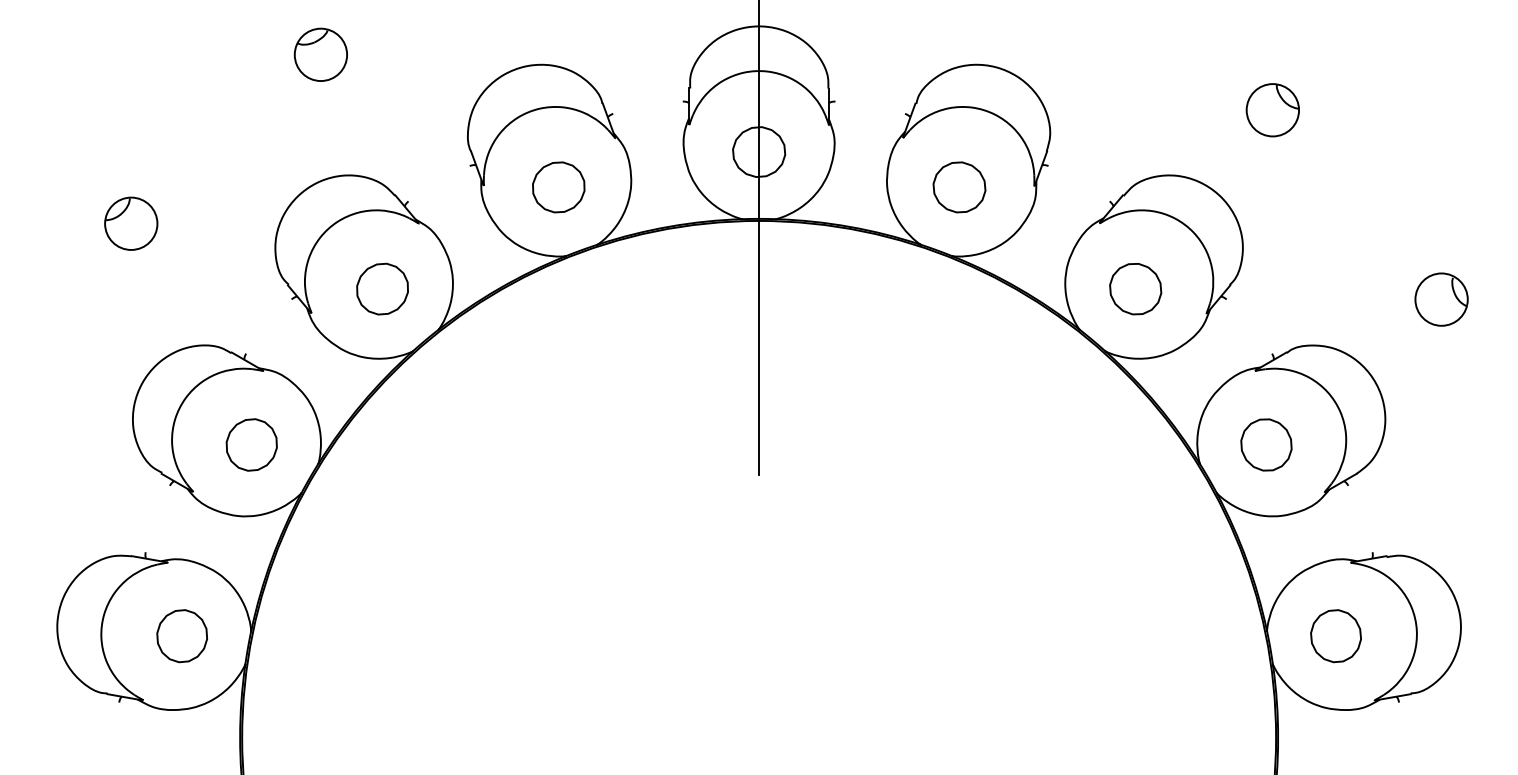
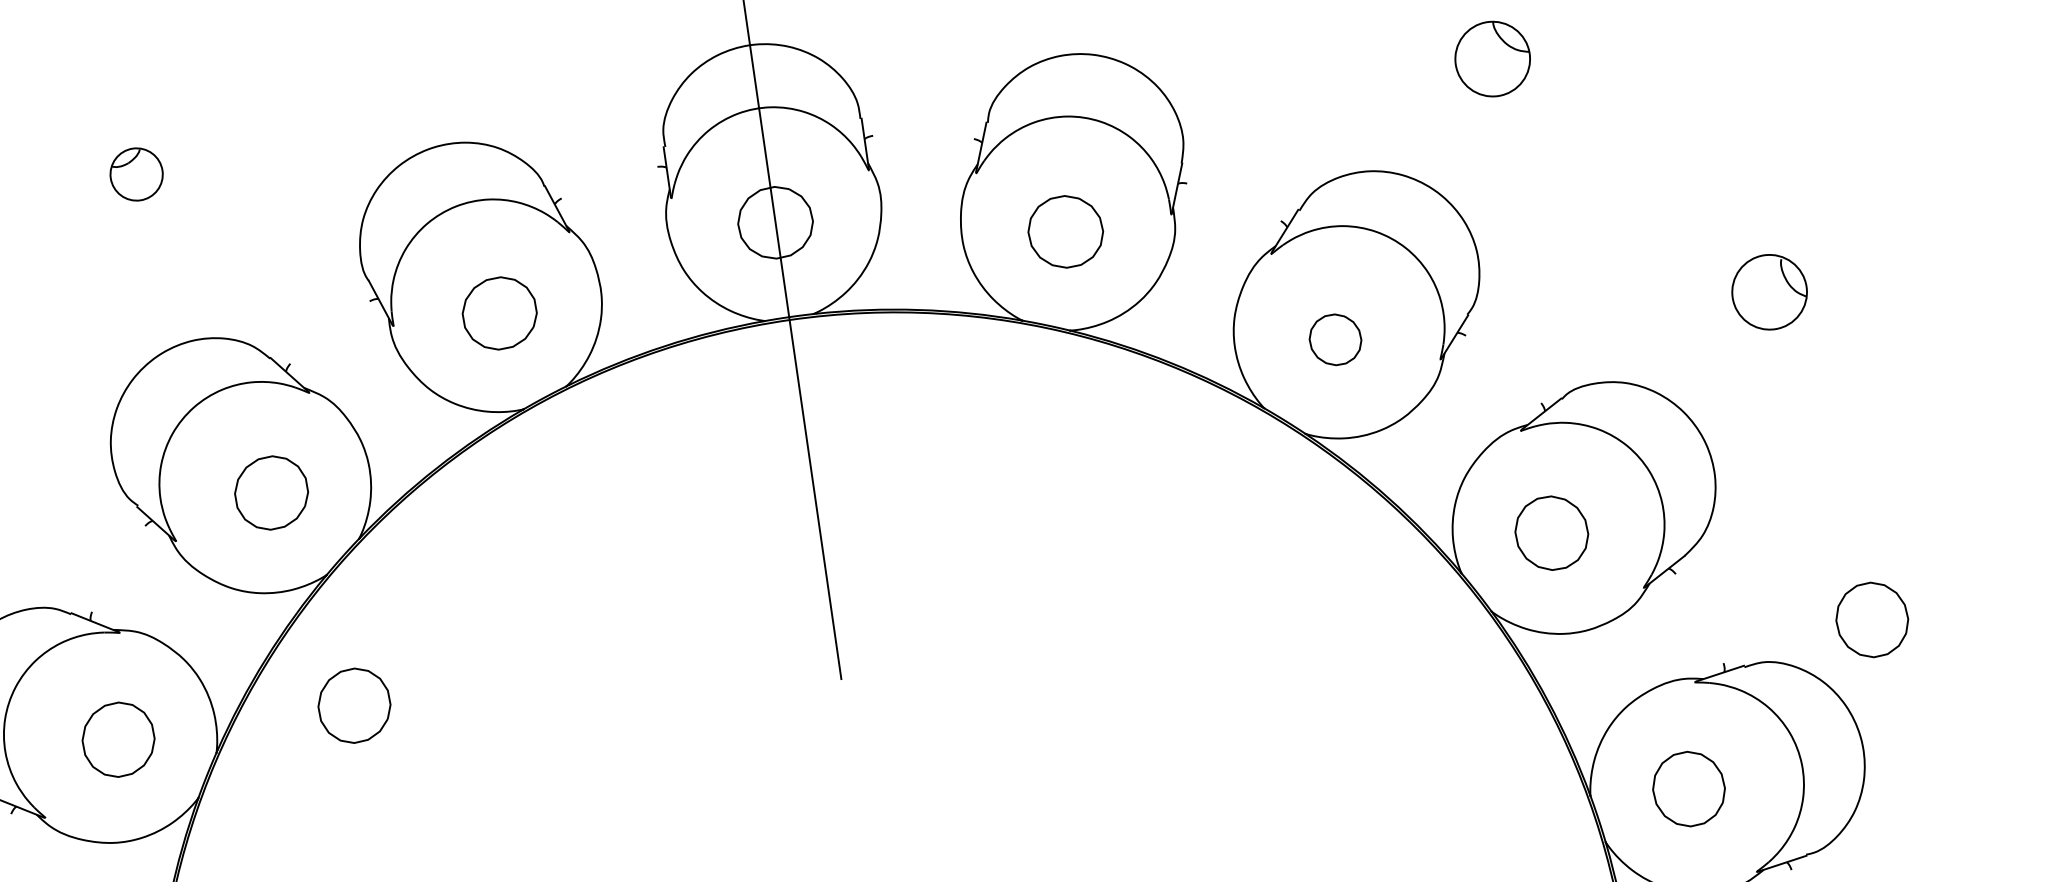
part: (320, 54) -> (136, 174), size x0.7
part: (1135, 289) -> (1335, 340), size x0.7
part: (418, 444) -> (353, 705), added
part: (1479, 537) -> (1871, 620), added

